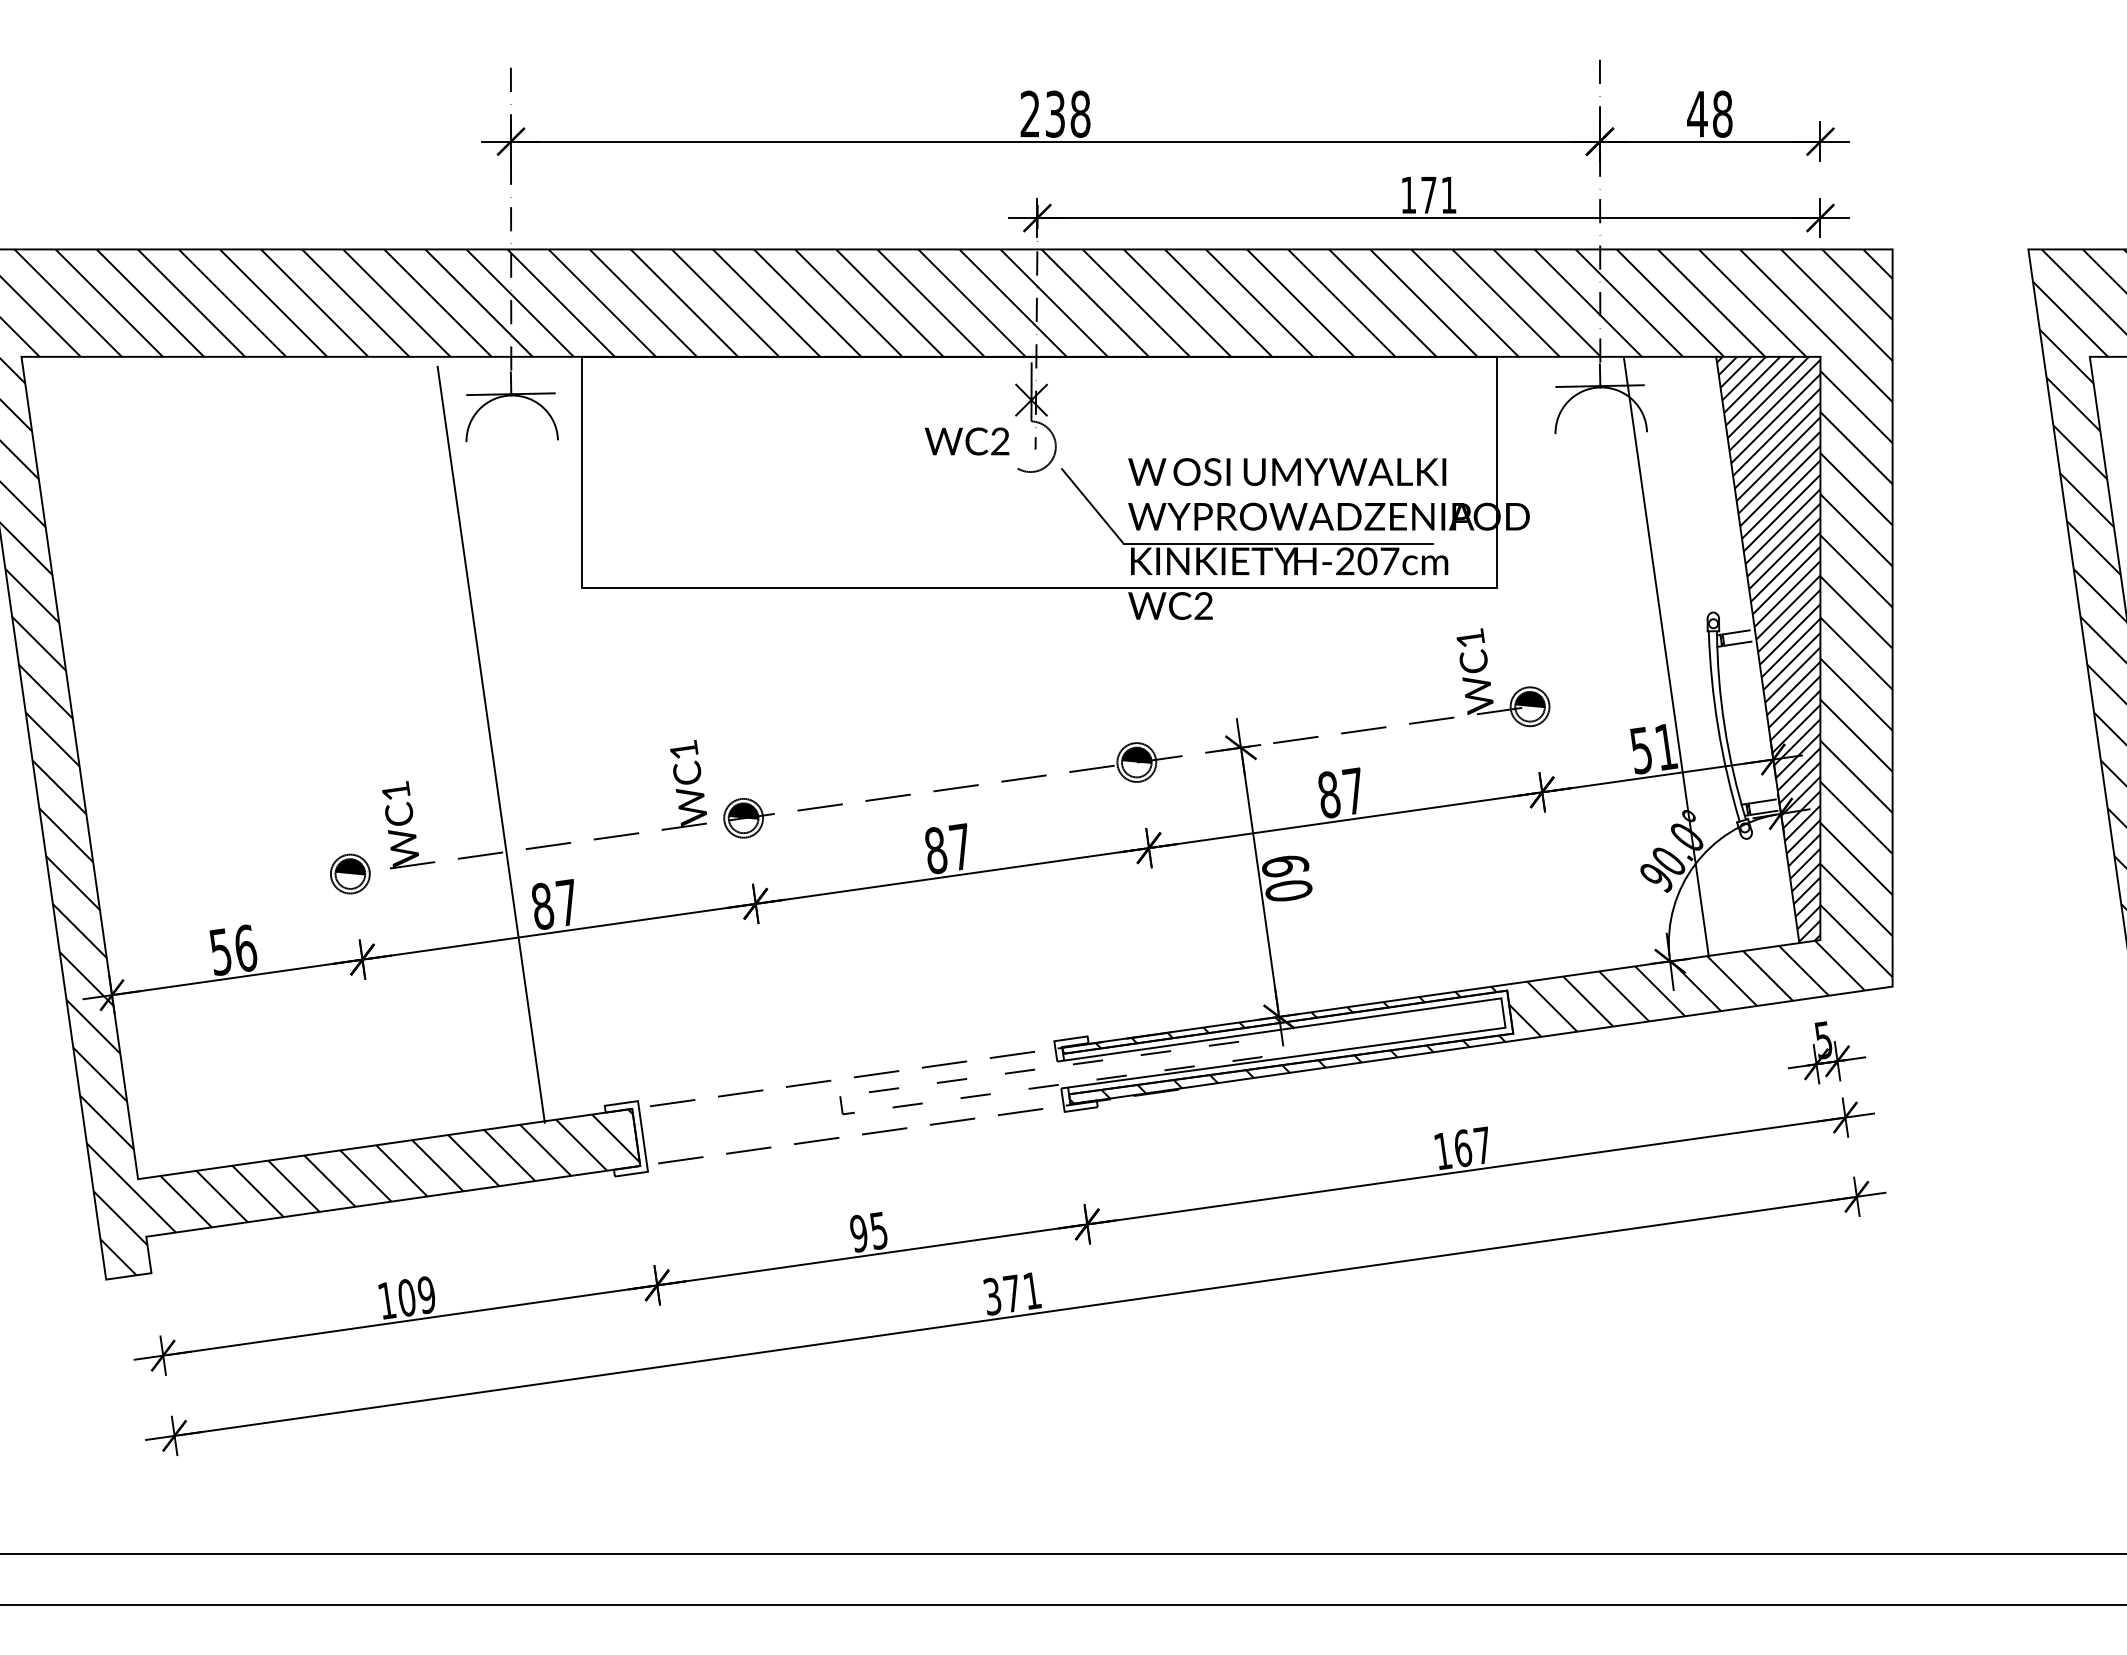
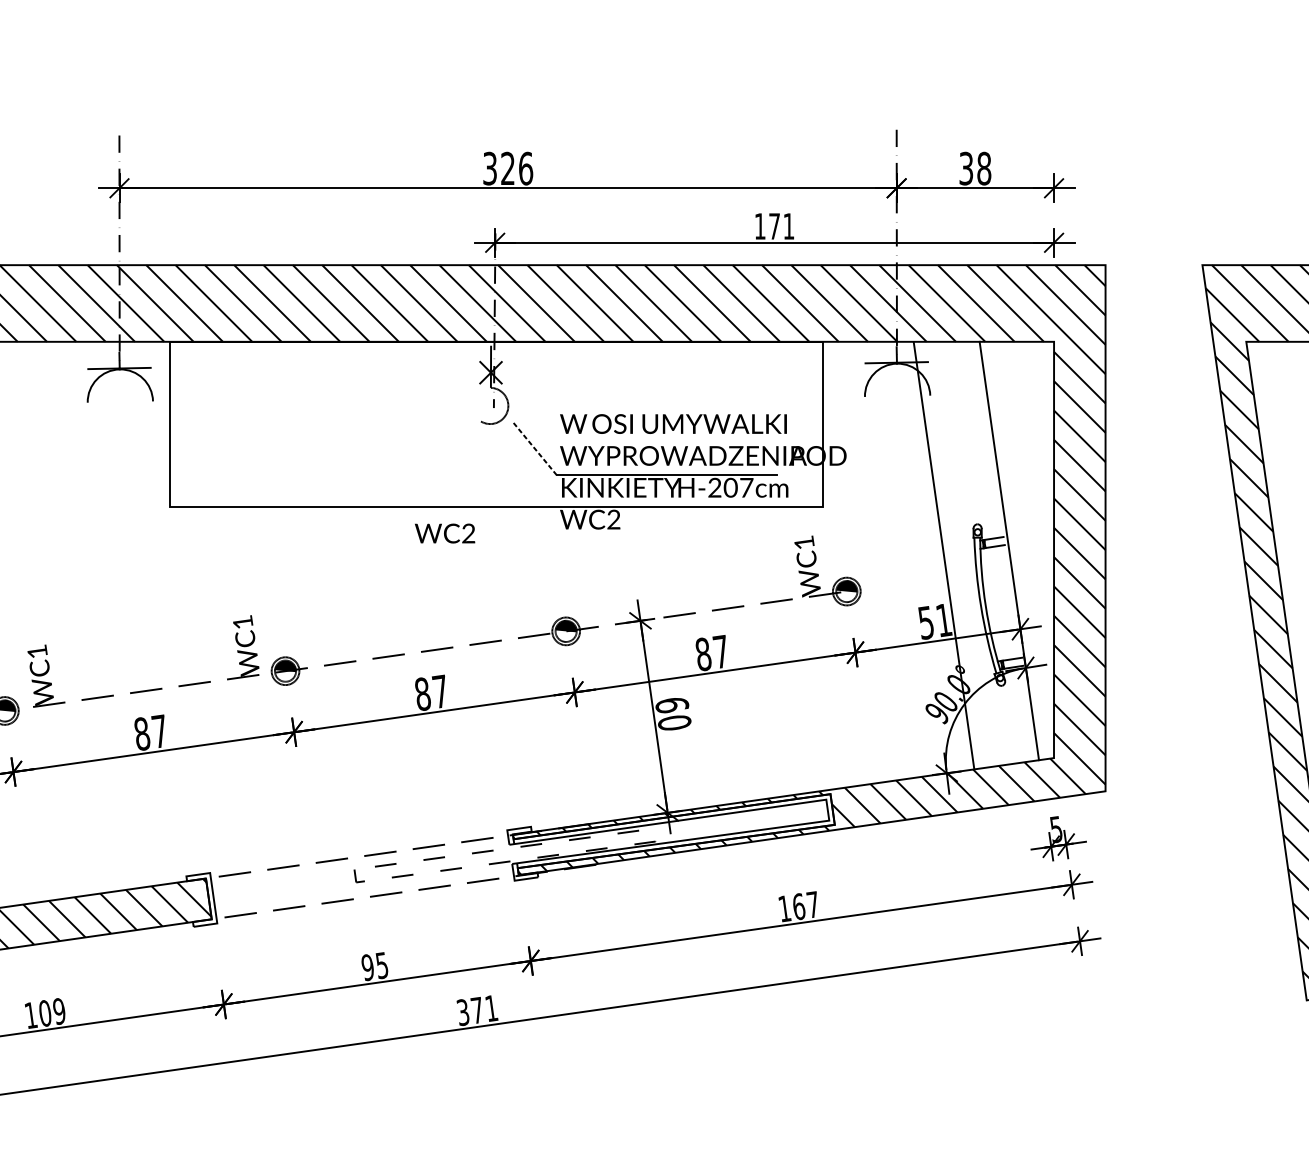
text: (1055, 113) -> (508, 168), 238 -> 326
text: (1697, 113) -> (966, 168), 48 -> 38
text: (966, 441) -> (444, 533), moved
line: (1092, 506) -> (534, 448), solid -> dashed
hatch: (1768, 648) -> (1016, 549), removed
line: (490, 744) -> (104, 618), removed

